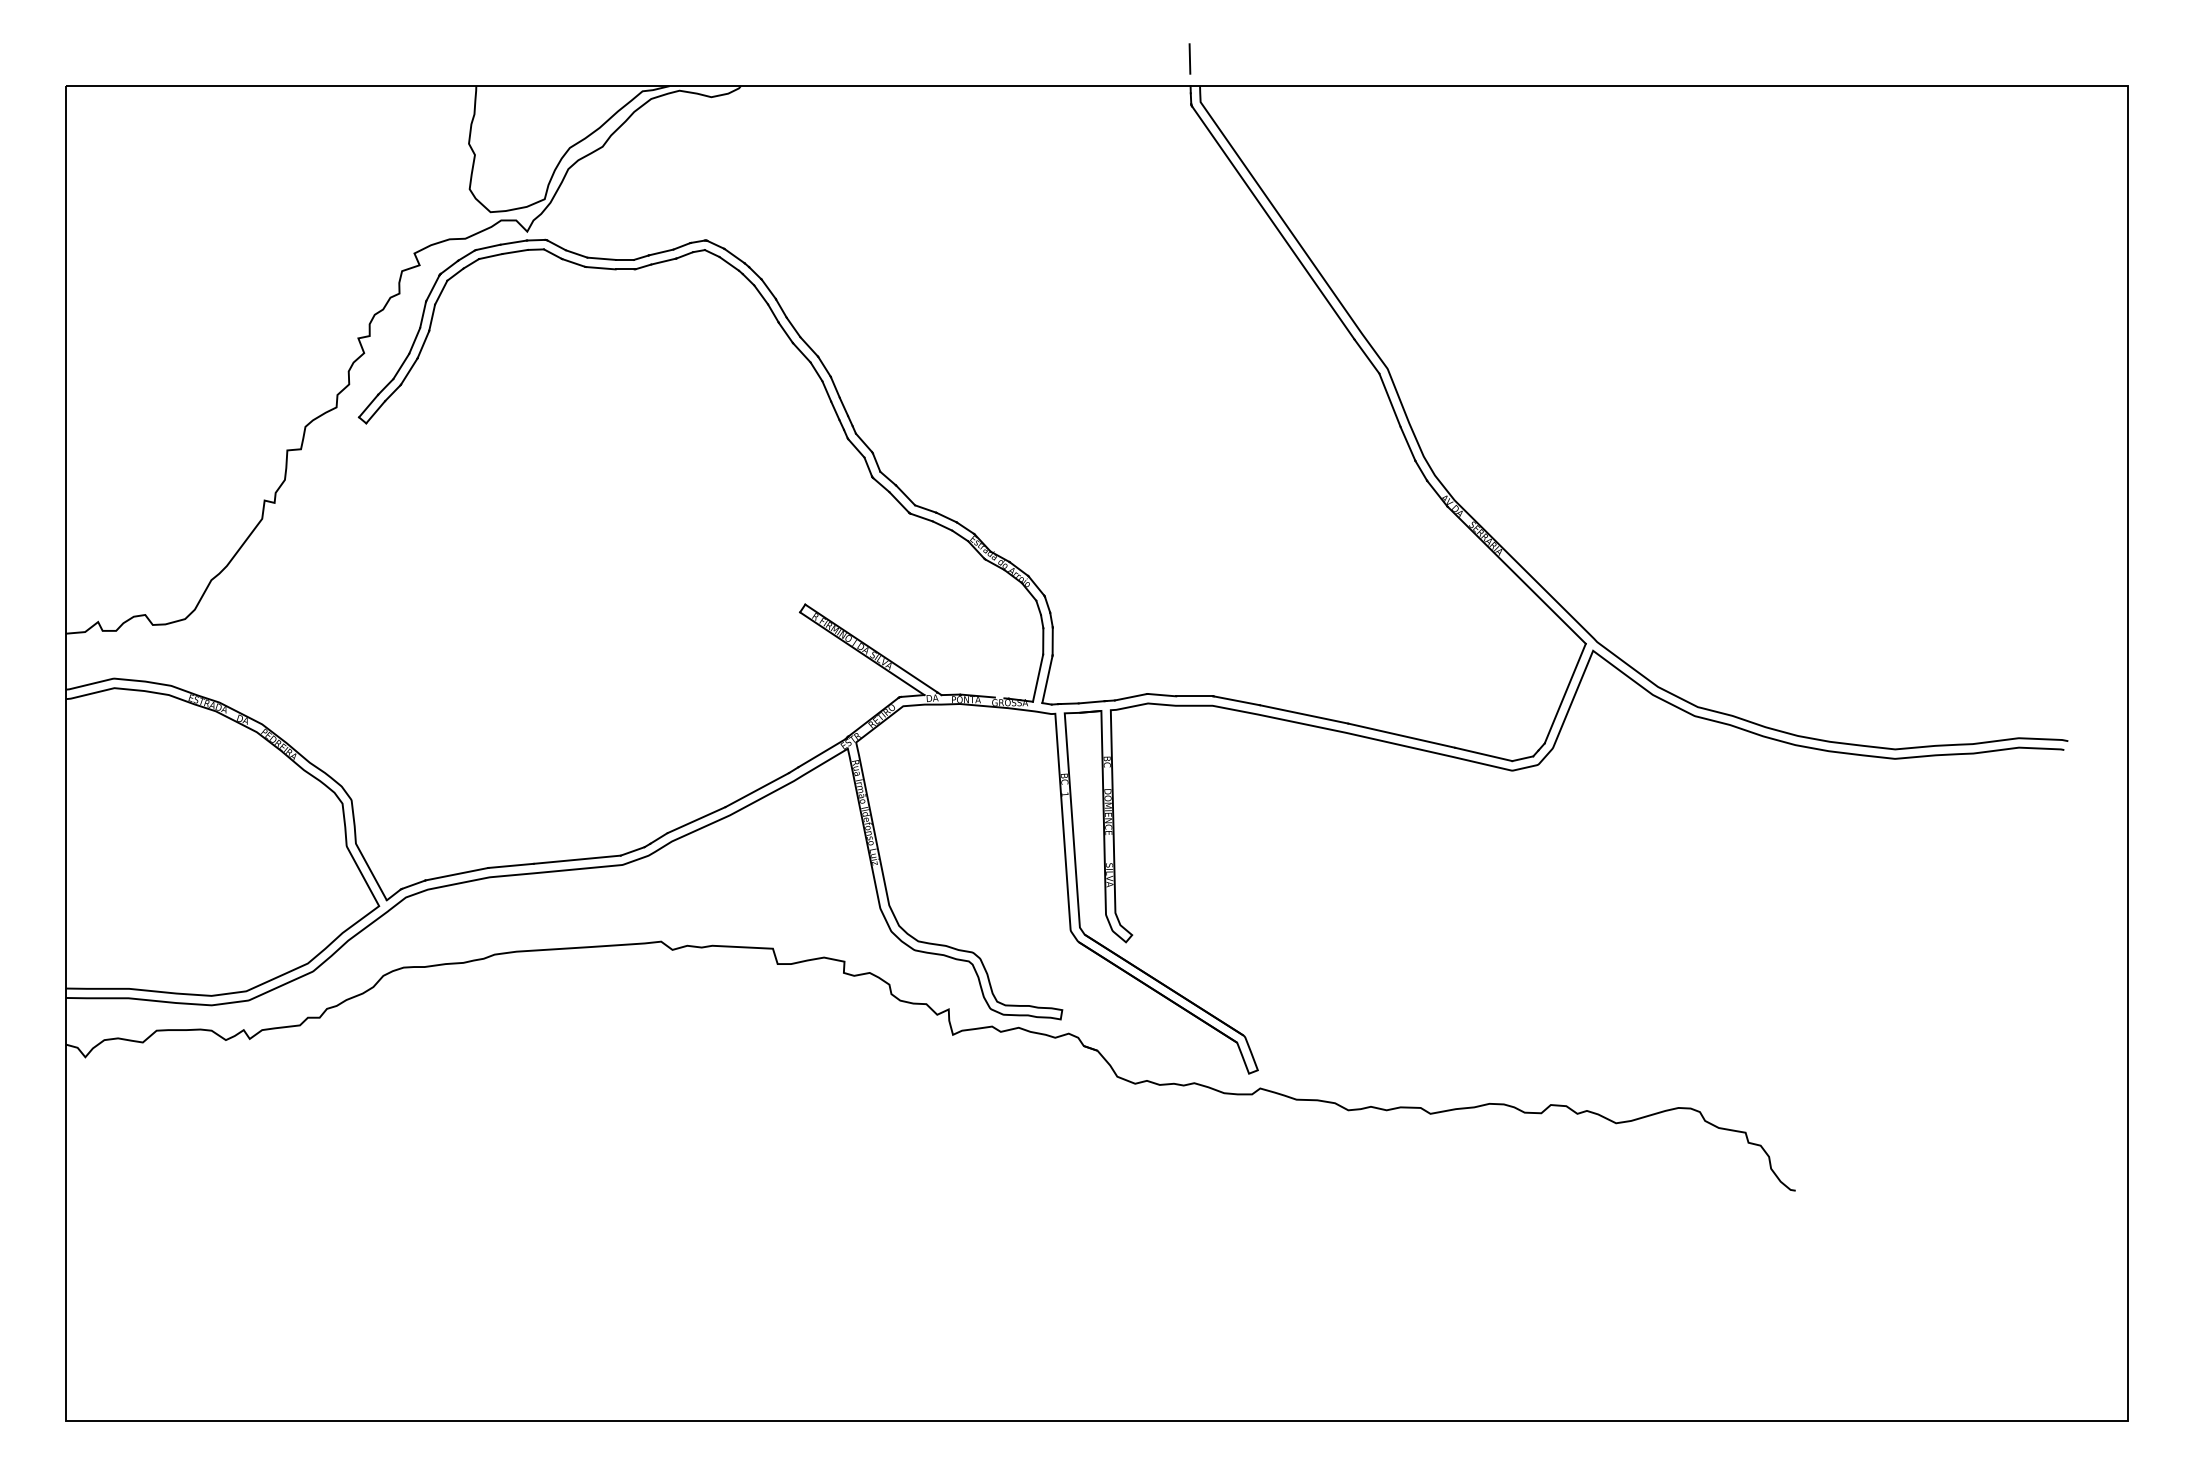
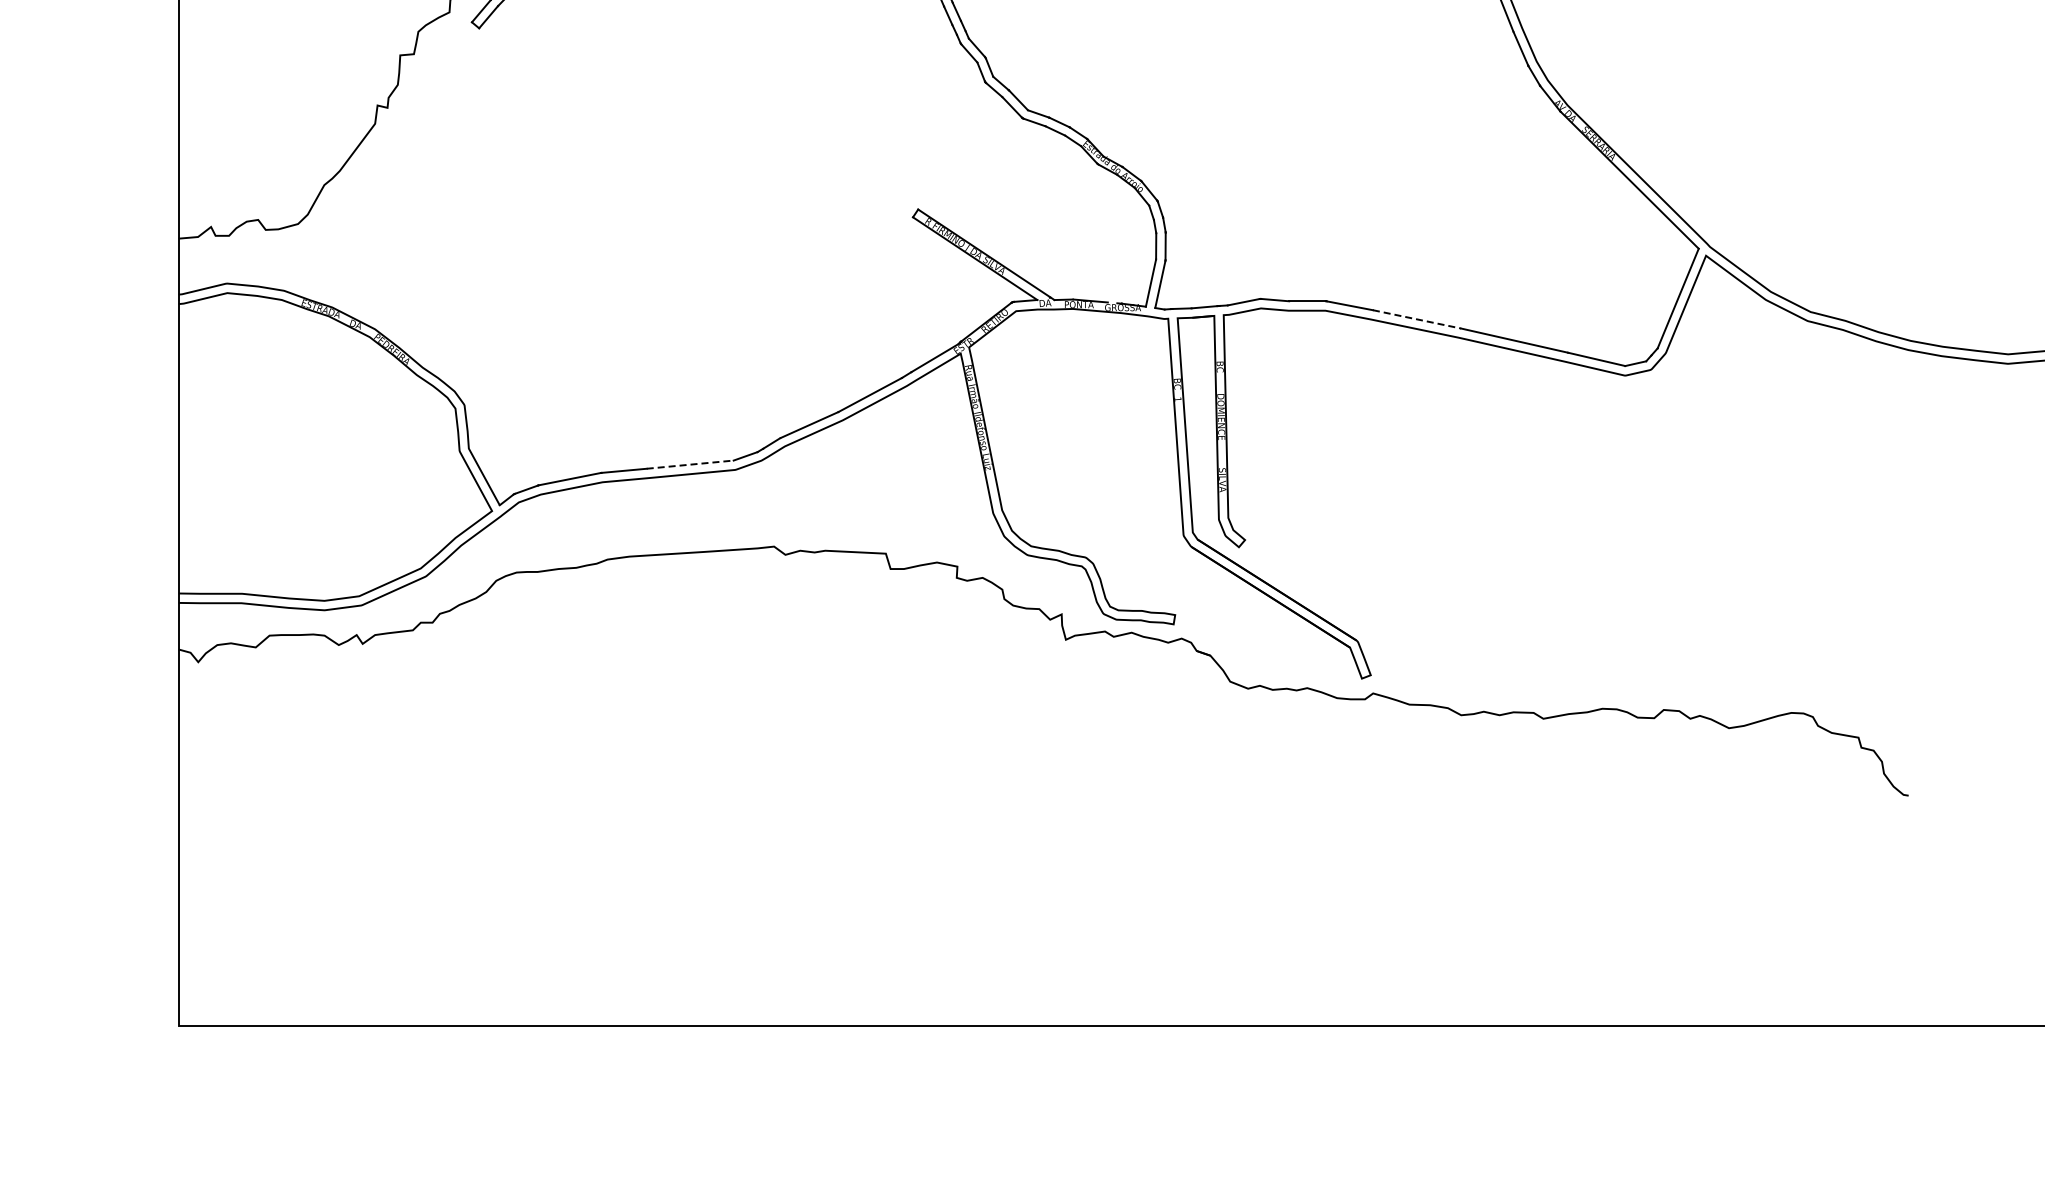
line: (1304, 714) -> (1417, 319), solid -> dashed
line: (577, 859) -> (690, 464), solid -> dashed

